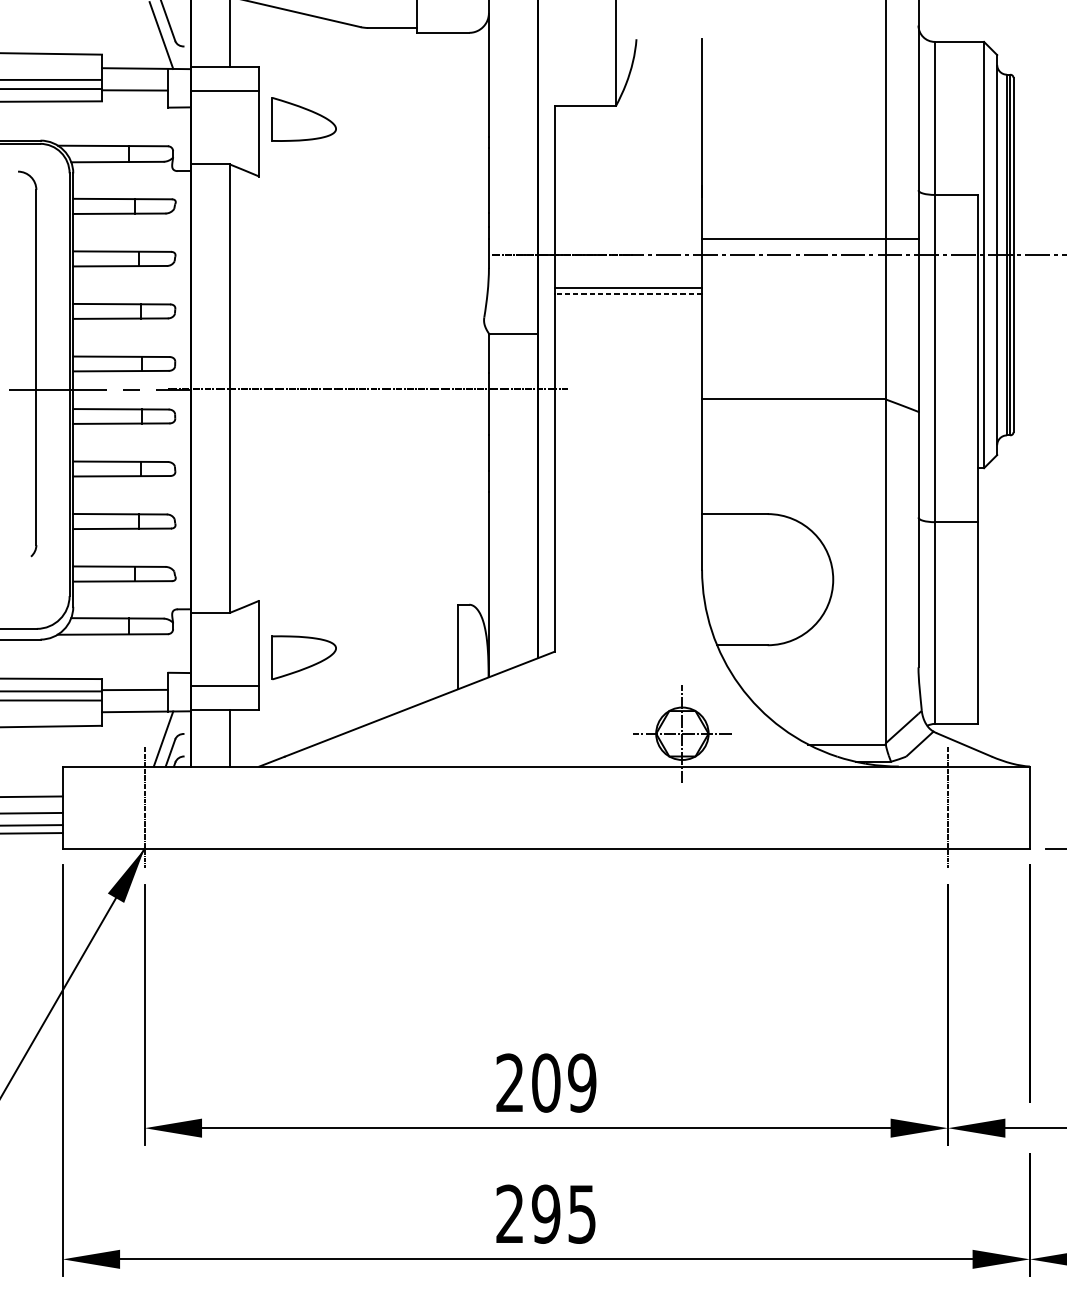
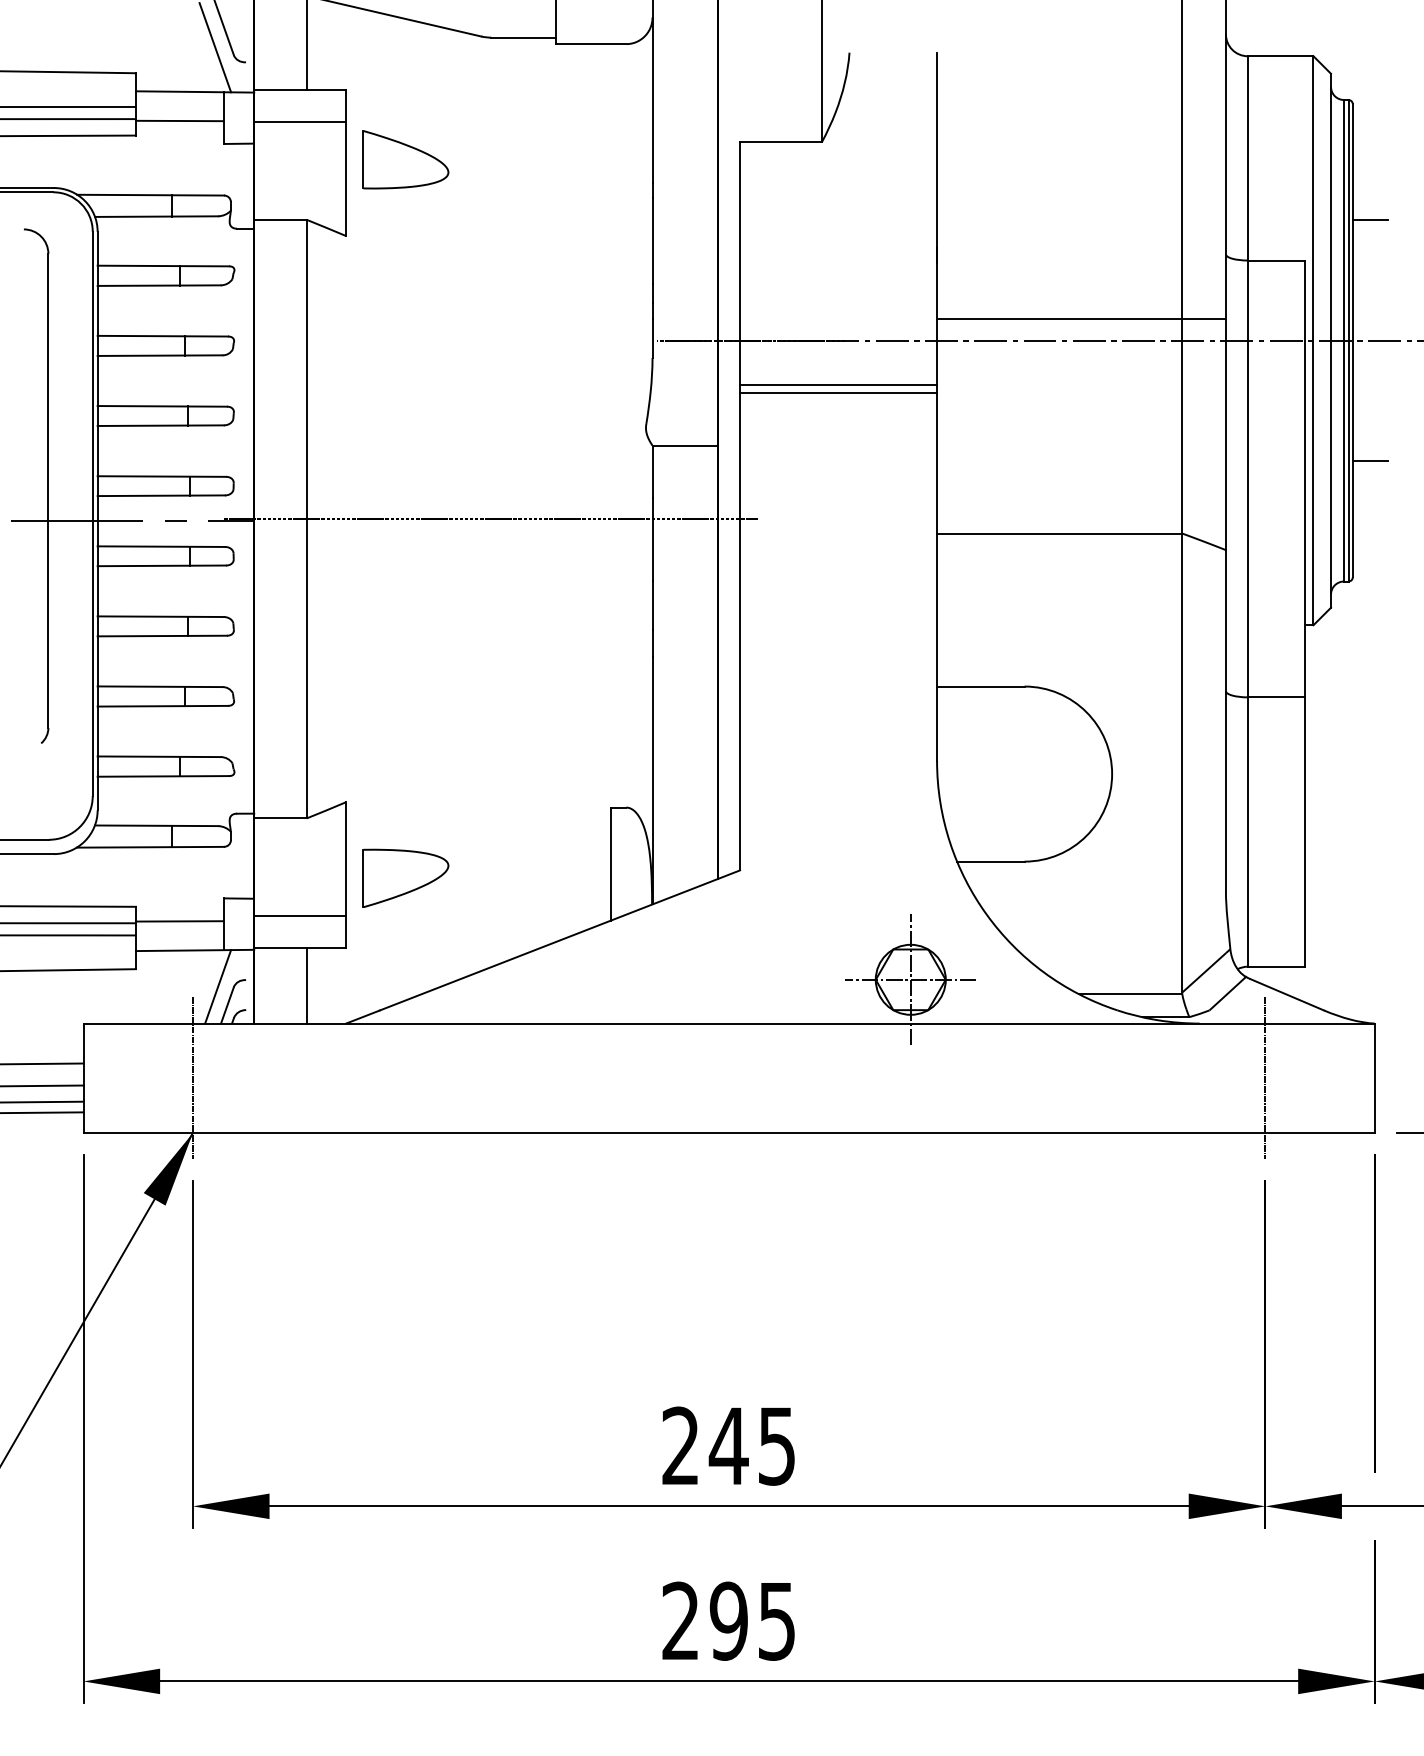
line: (1026, 164) -> (1369, 220), added
line: (628, 294) -> (838, 393), dashed -> solid
line: (1026, 345) -> (1369, 461), added
text: (563, 1082) -> (751, 1445), 209 -> 245

